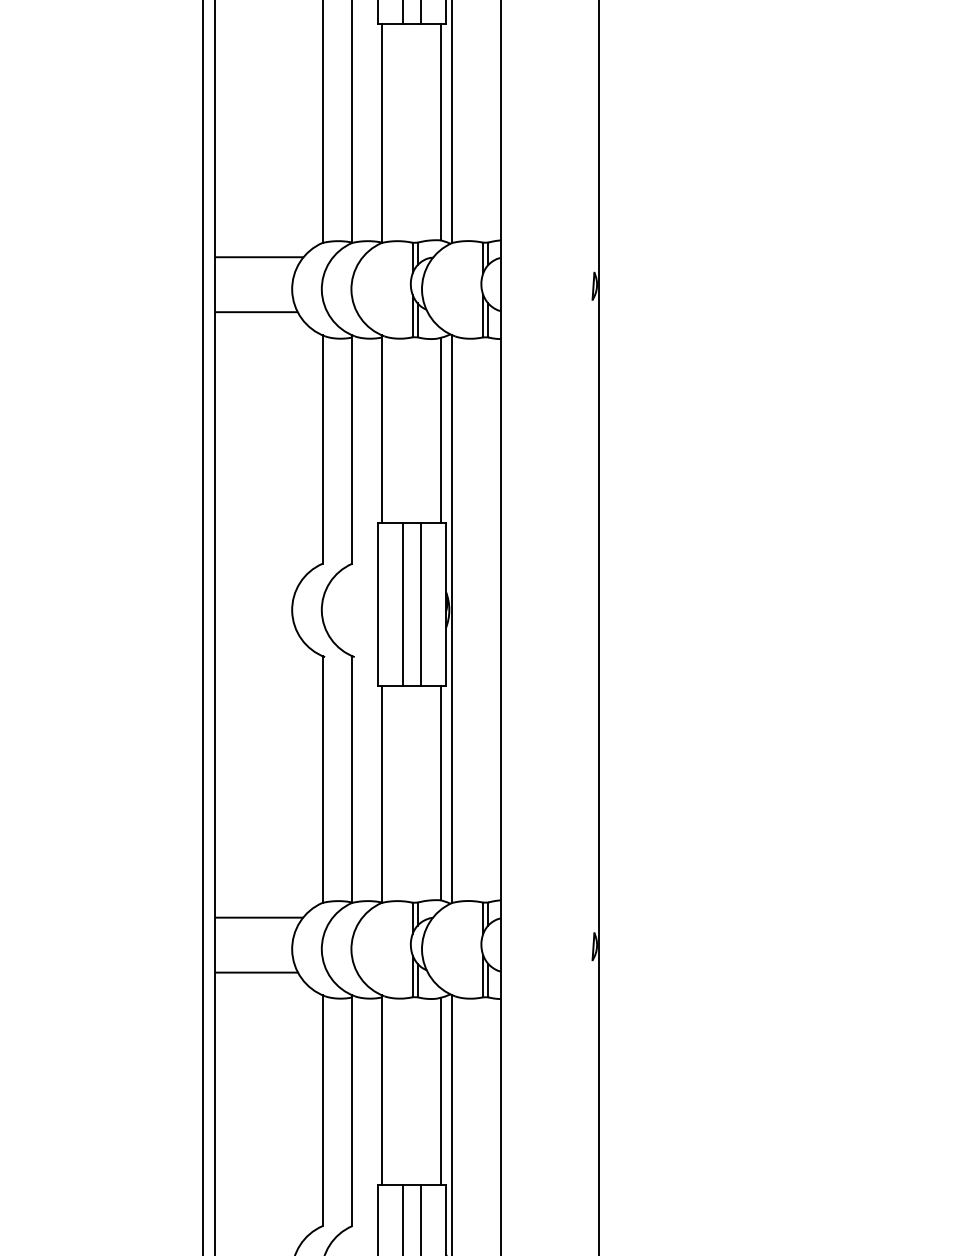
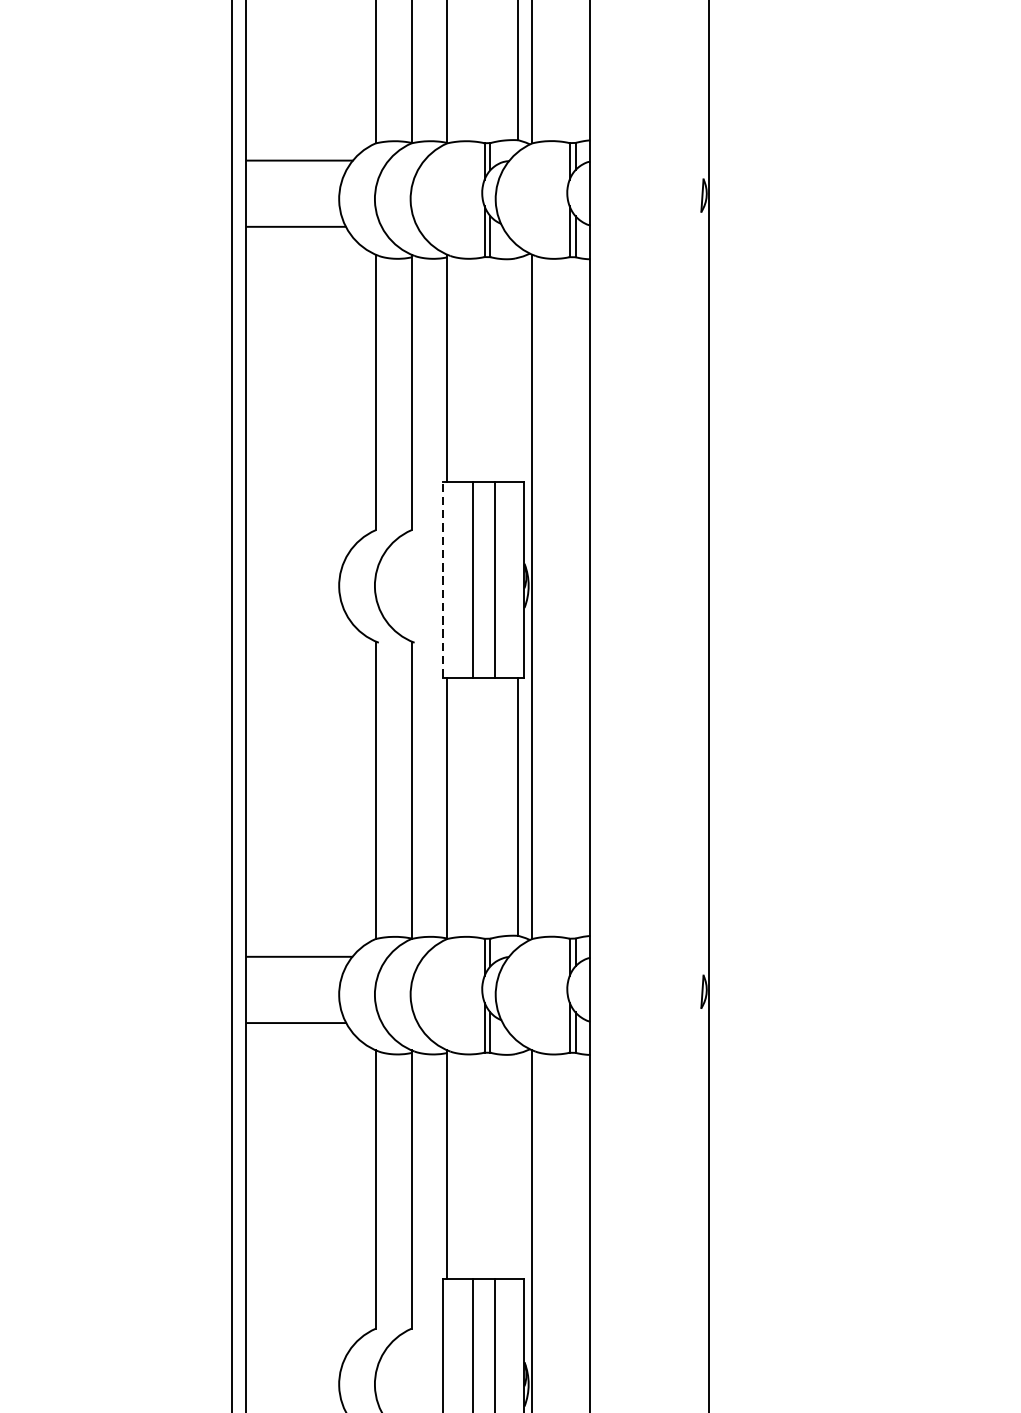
line: (440, 430) -> (517, 369), removed
line: (378, 604) -> (443, 579), solid -> dashed
line: (440, 1091) -> (517, 1166), removed

